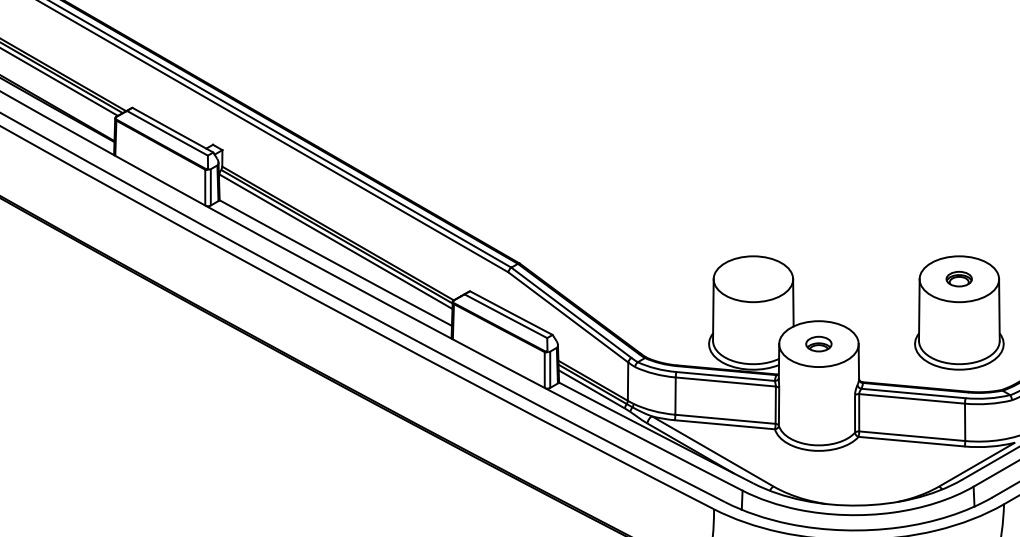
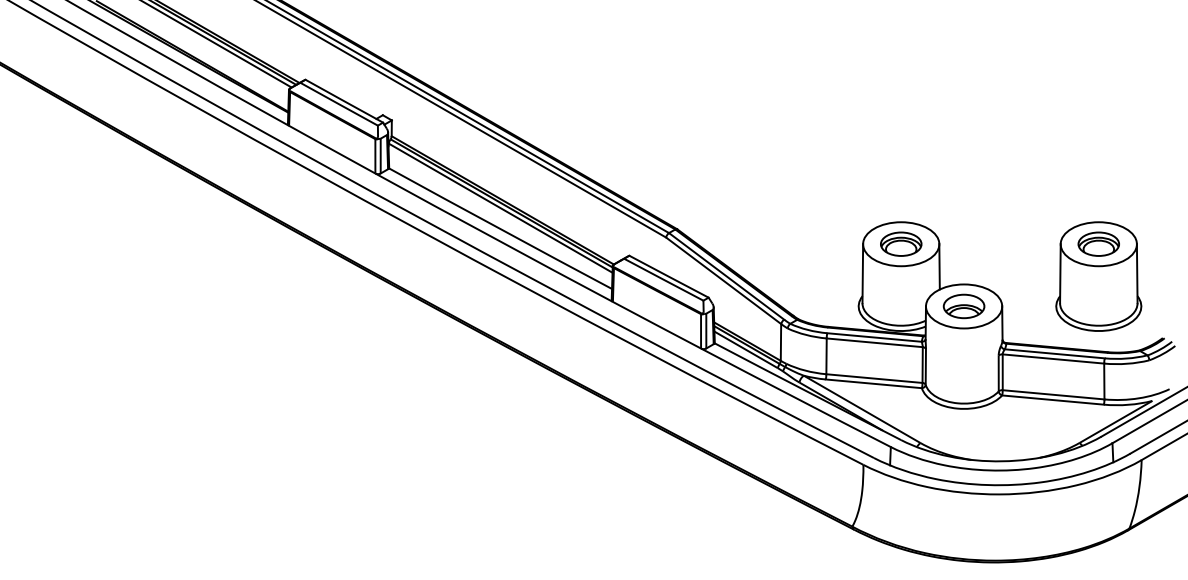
part: (753, 278) -> (901, 243), added
part: (959, 278) -> (1098, 243), size x1.67
part: (818, 344) -> (963, 306), size x1.67

